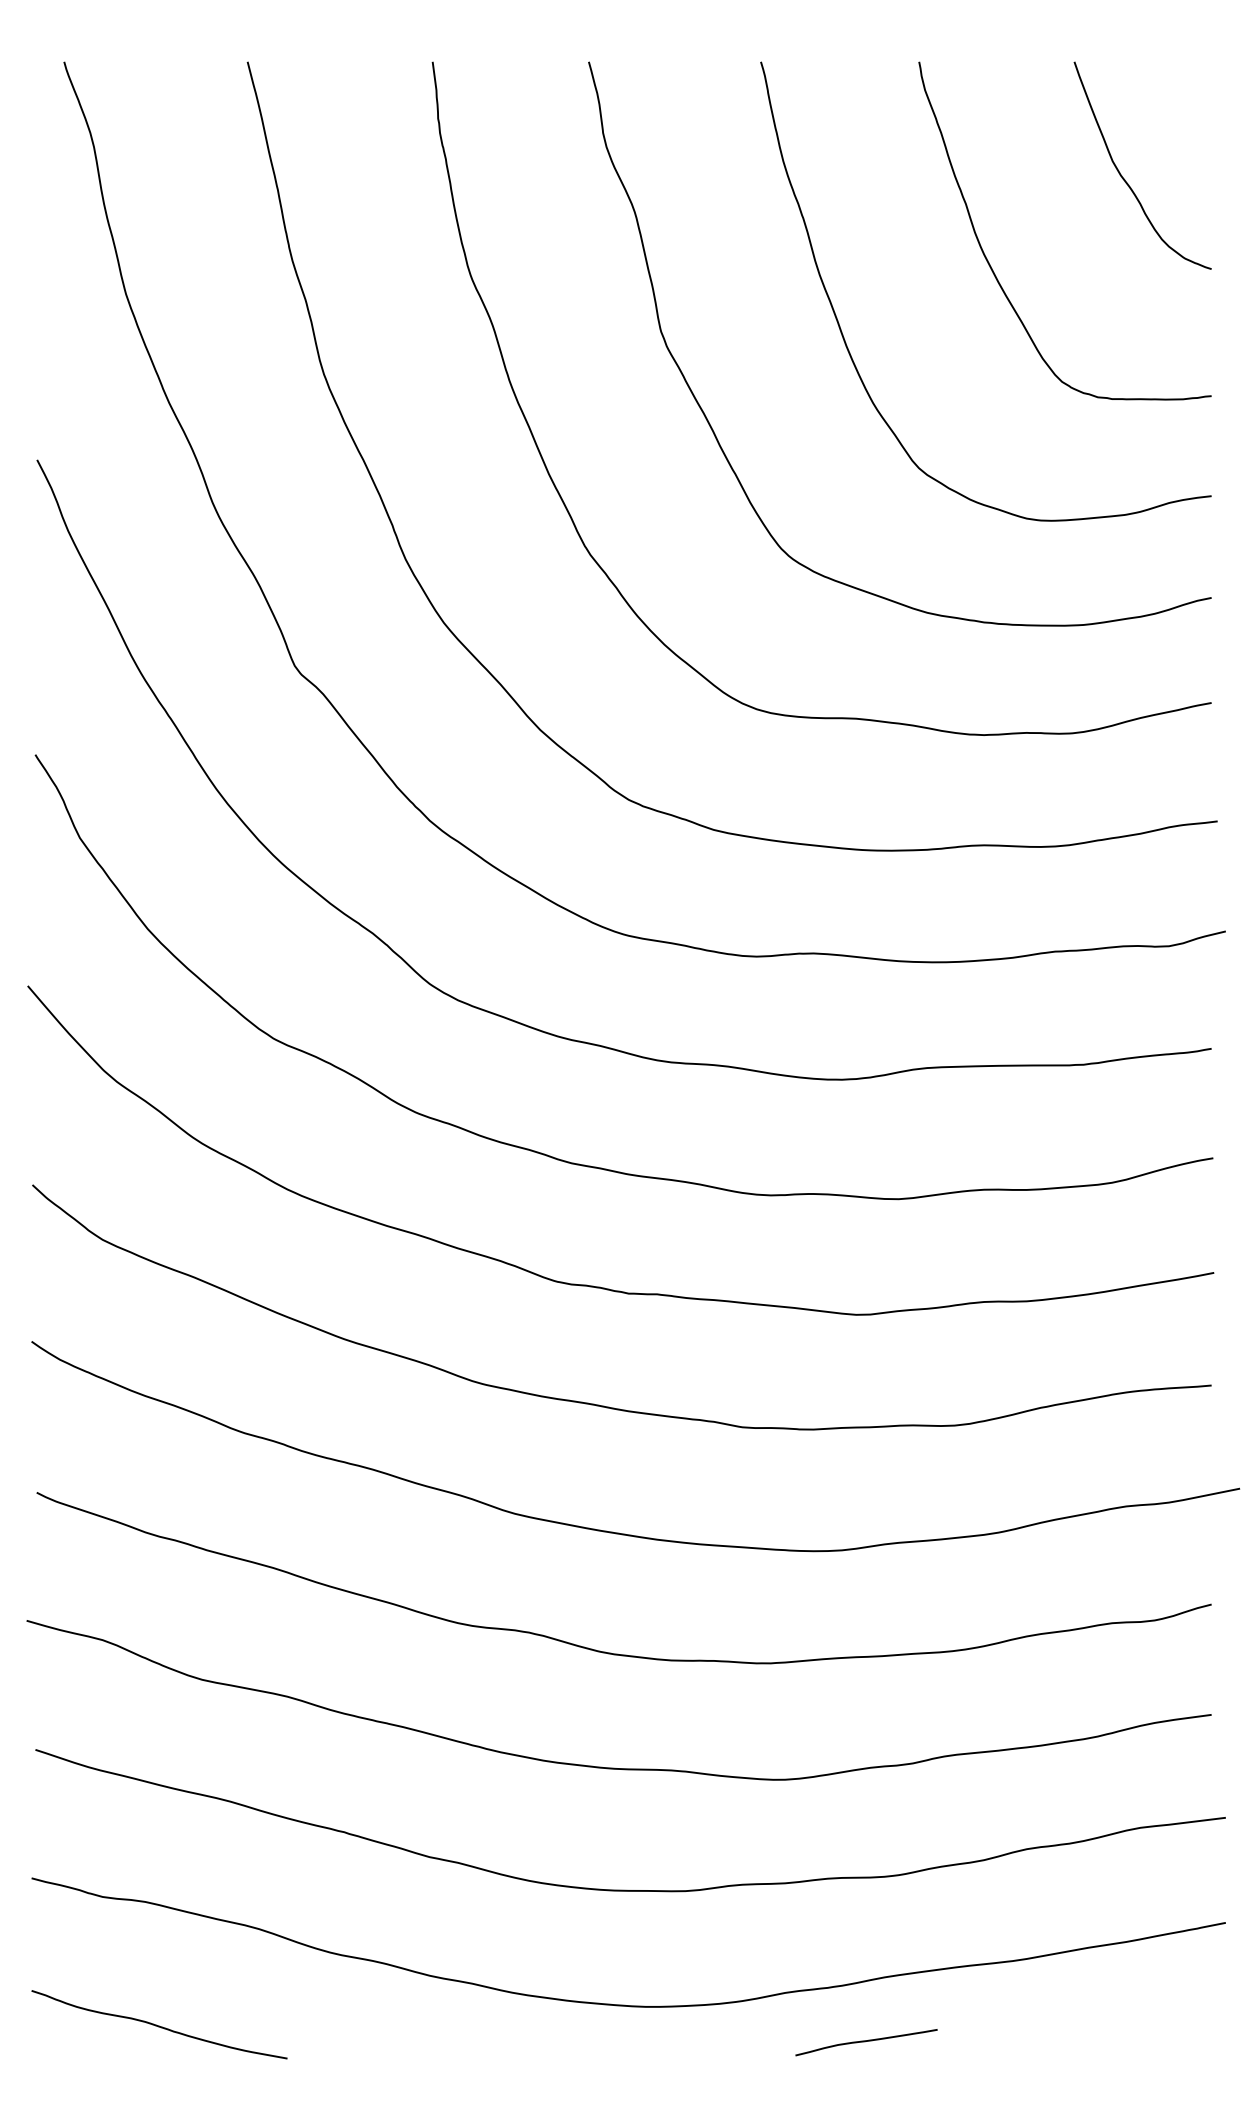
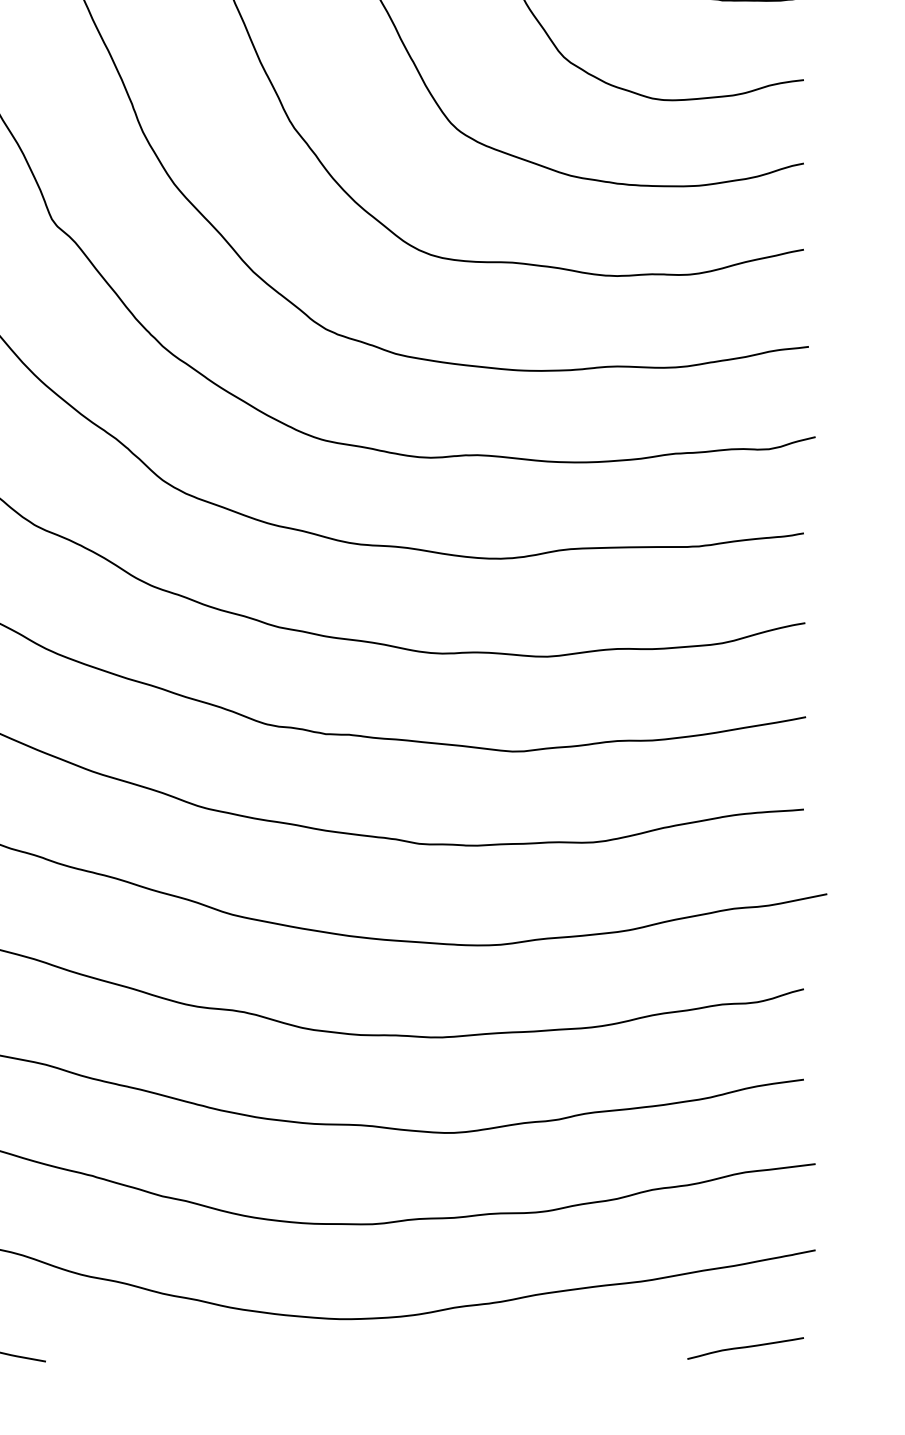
curve: (866, 2041) -> (745, 1347), moved

